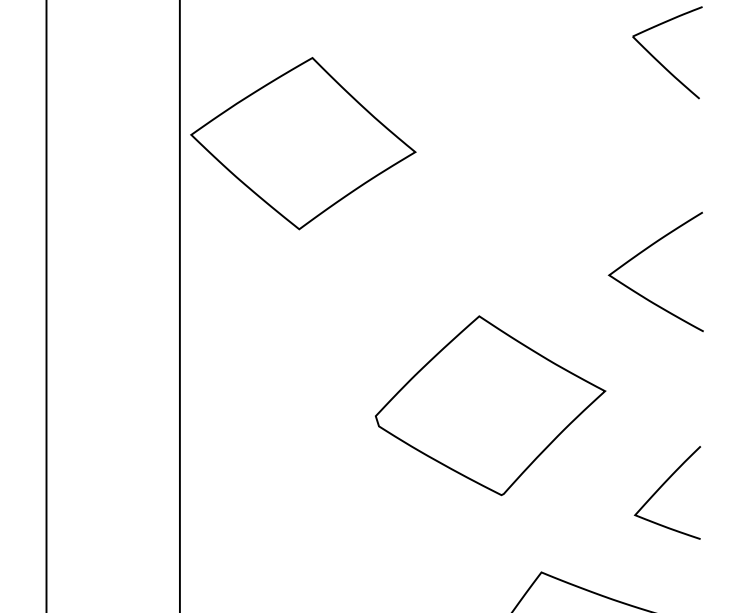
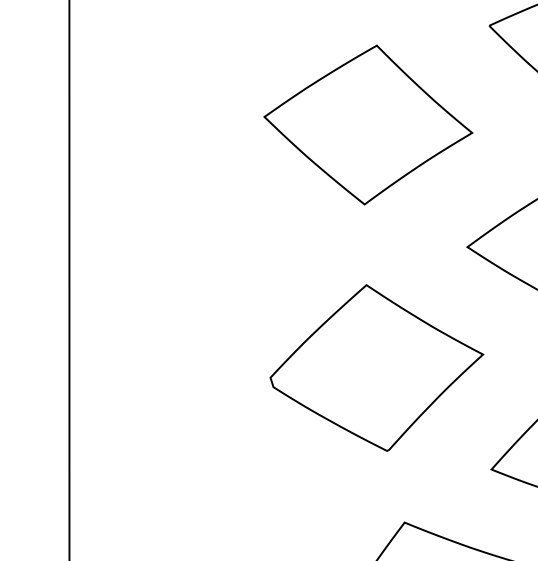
part: (303, 143) -> (368, 124), moved
part: (490, 405) -> (376, 367), moved

